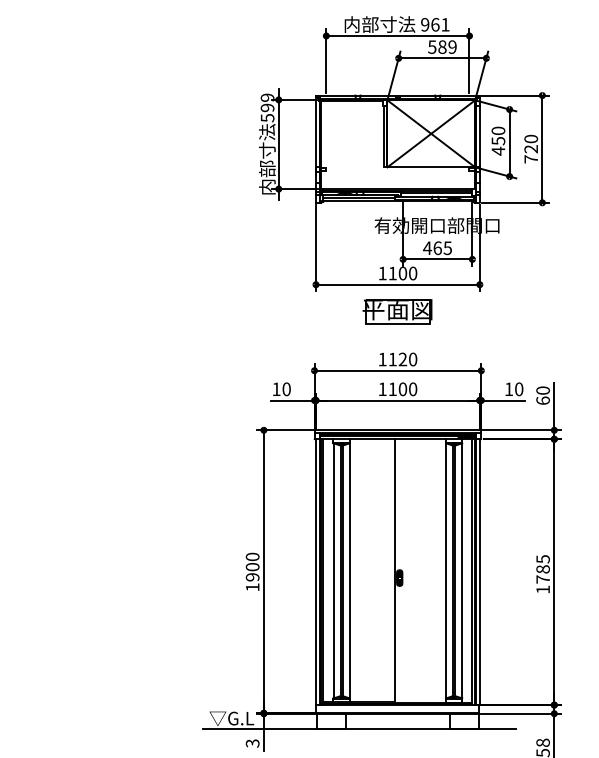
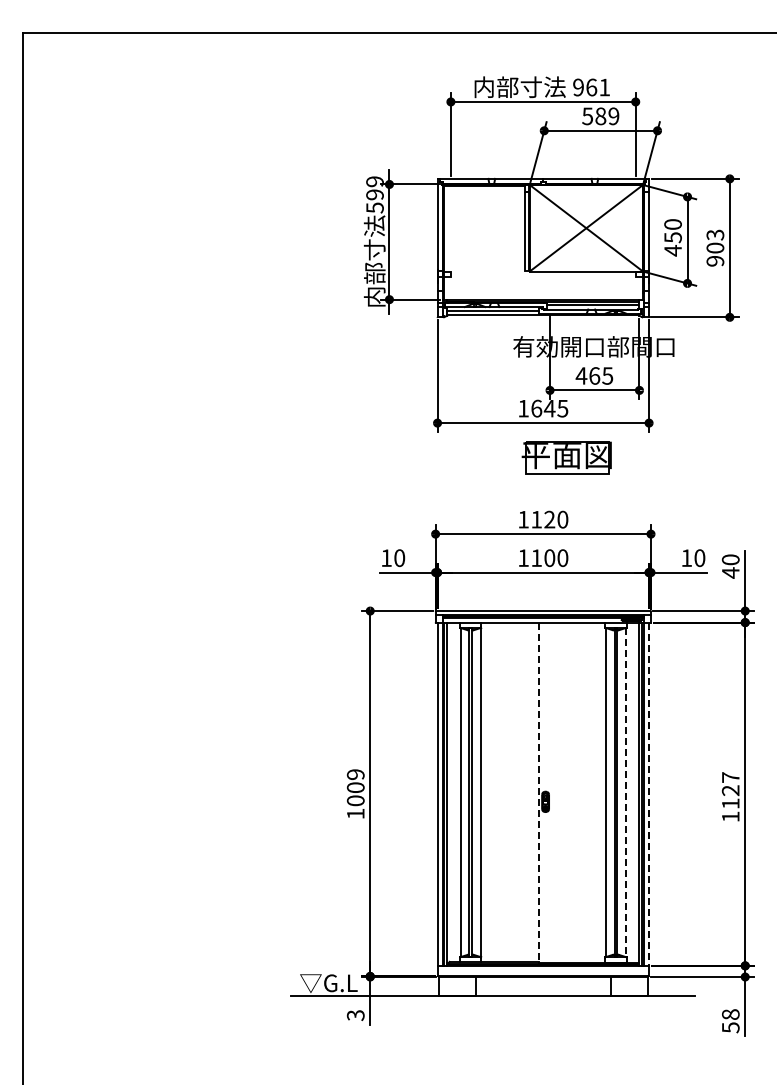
text: (531, 148) -> (715, 247), 720 -> 903
text: (402, 273) -> (549, 408), 1100 -> 1645
part: (397, 311) -> (566, 457), moved
text: (542, 400) -> (730, 572), 60 -> 40
text: (252, 566) -> (355, 787), 1900 -> 1009
text: (542, 569) -> (730, 790), 1785 -> 1127
line: (462, 570) -> (626, 792), solid -> dashed
line: (394, 571) -> (539, 793), solid -> dashed
line: (480, 572) -> (649, 794), solid -> dashed

